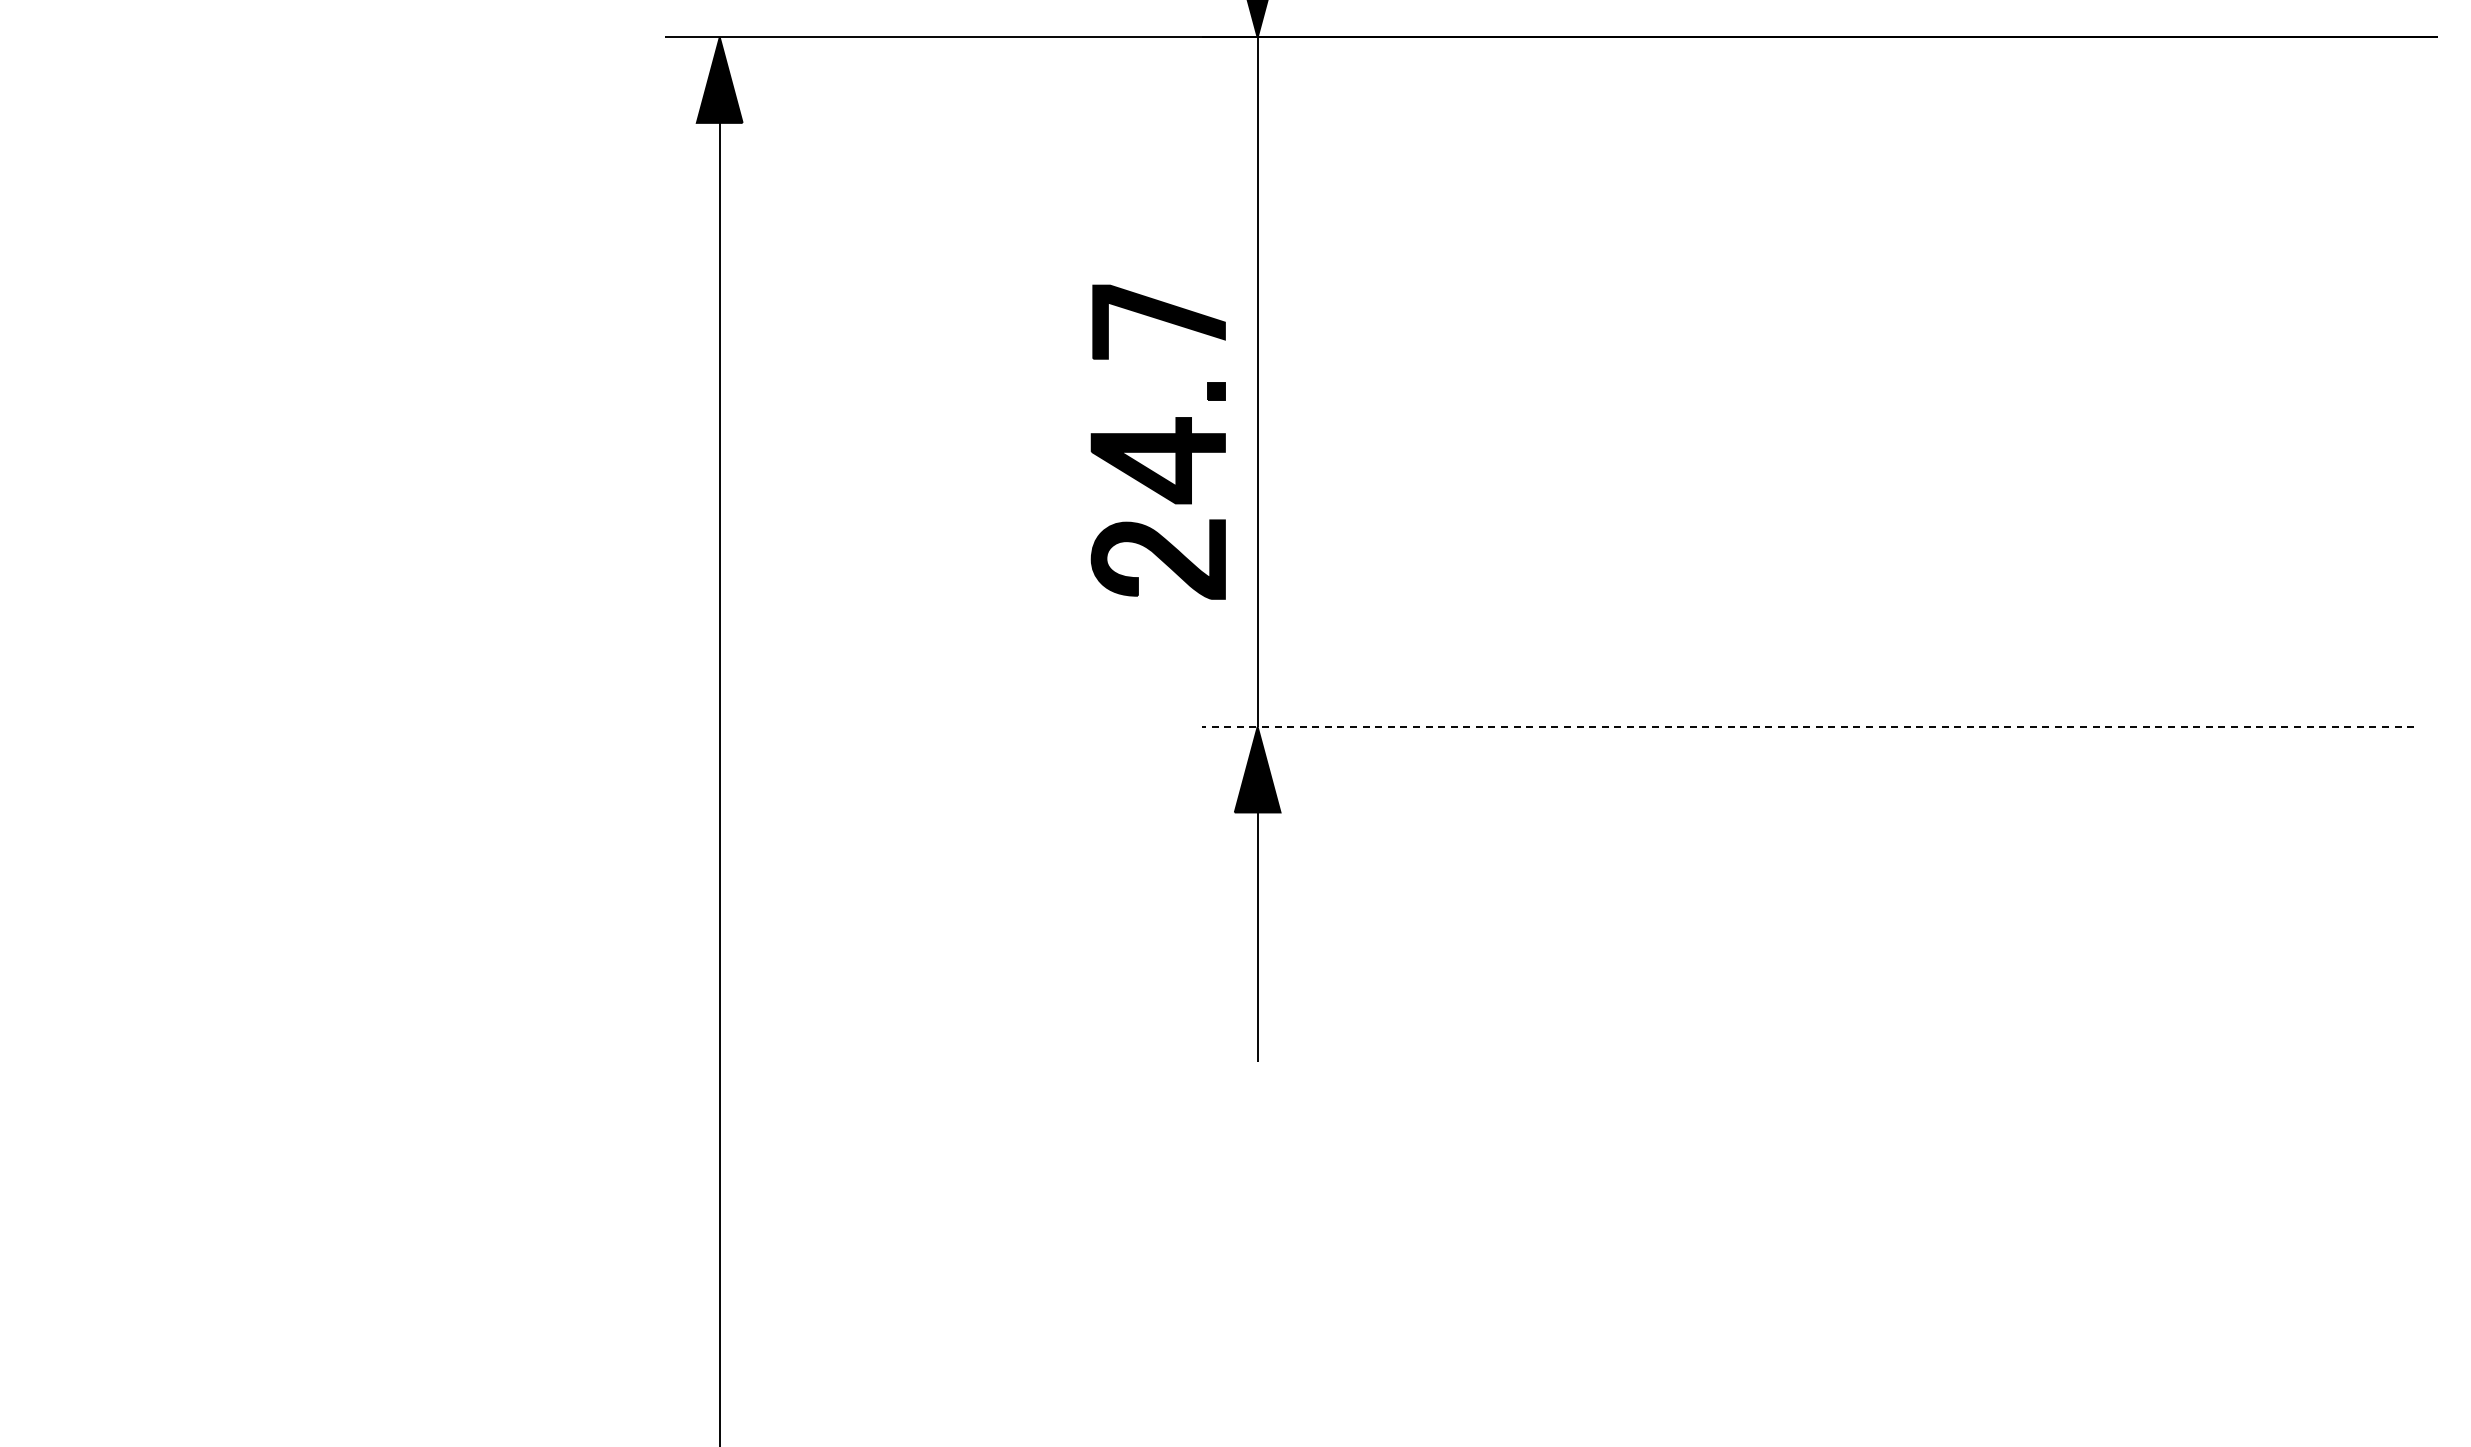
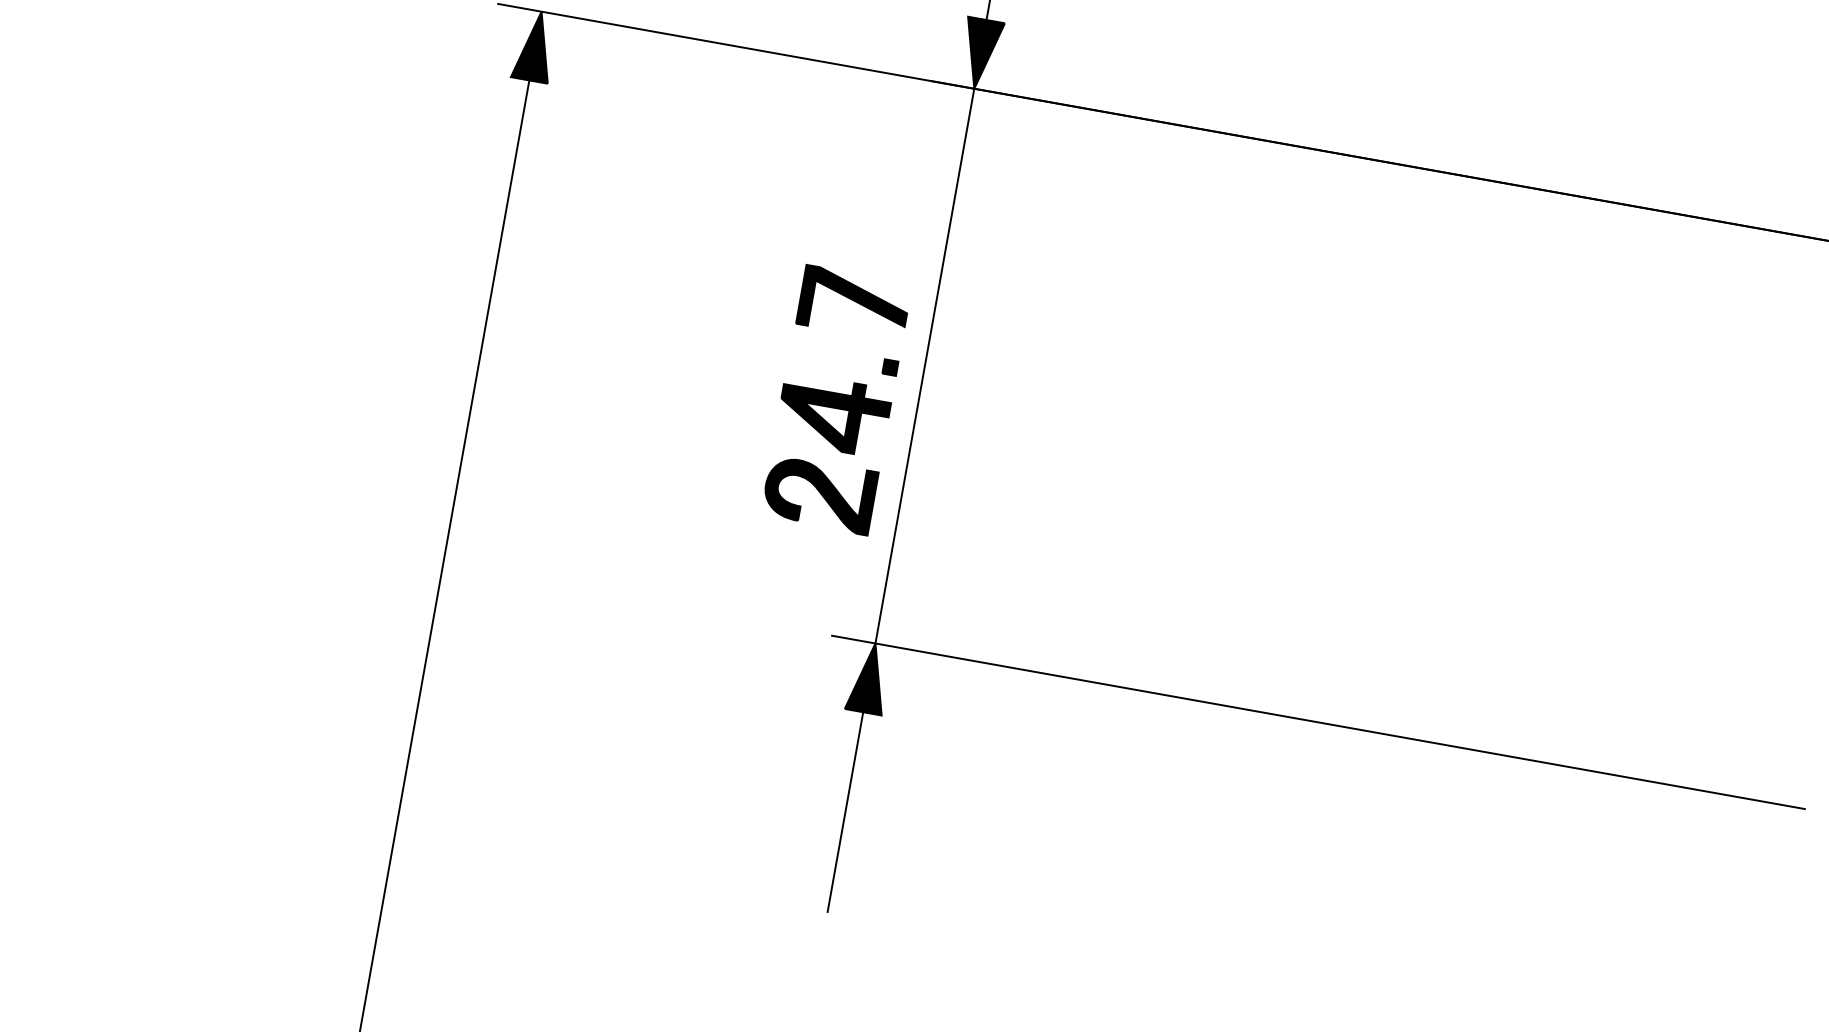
line: (1808, 727) -> (1318, 722), dashed -> solid

